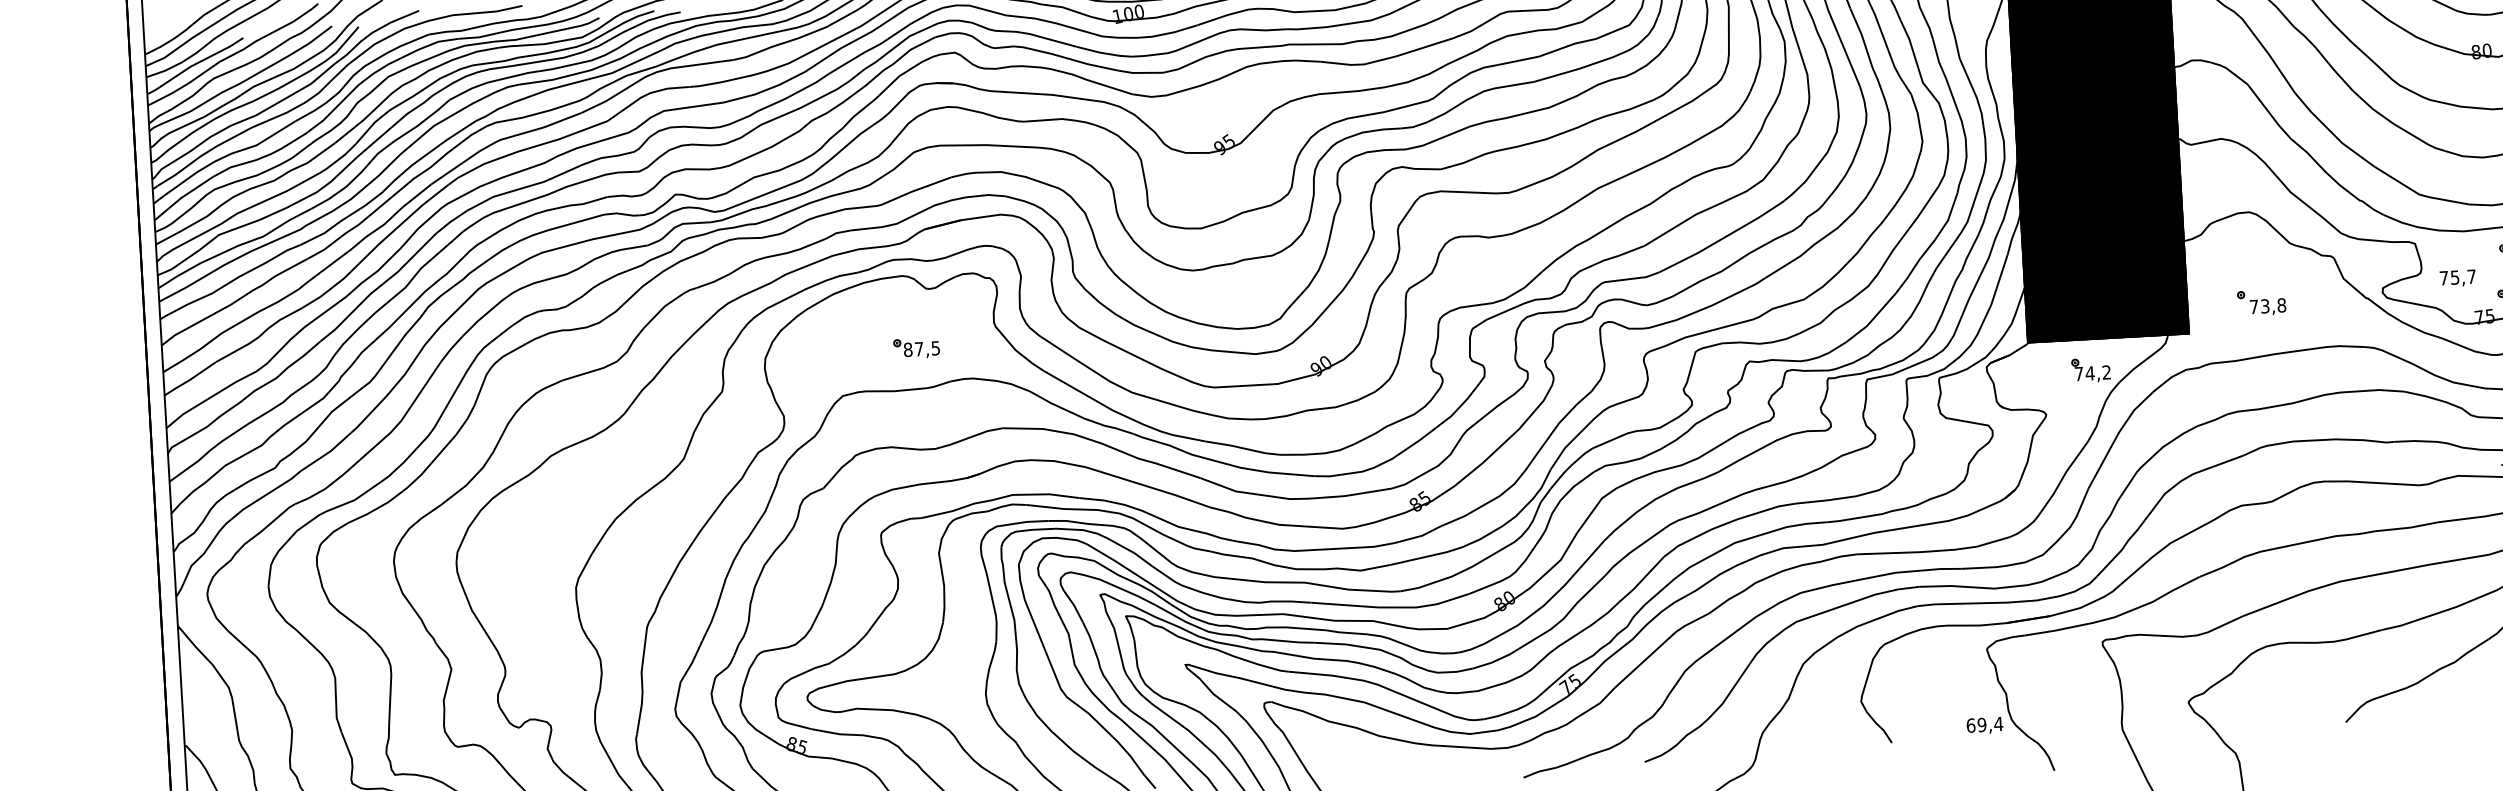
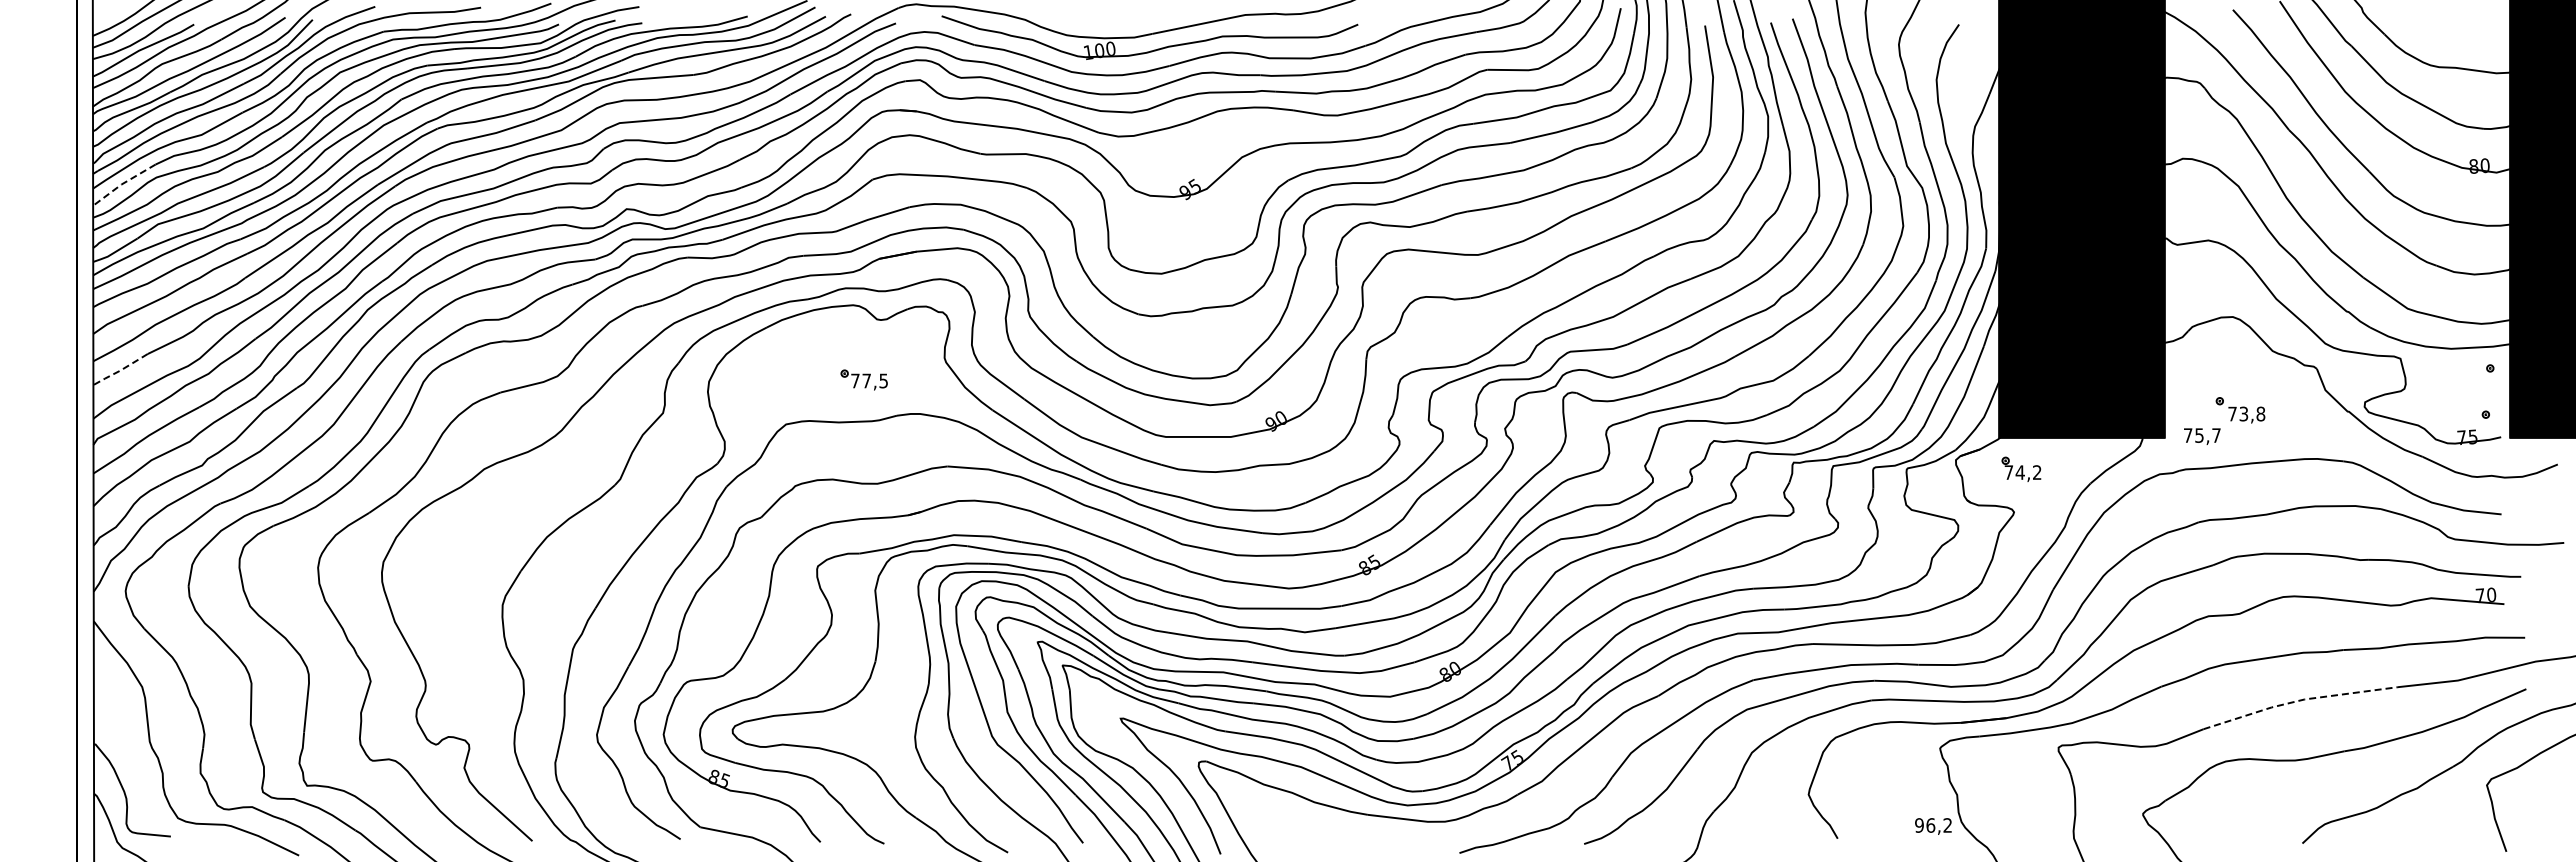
line: (182, 198) -> (122, 184), solid -> dashed
text: (2458, 278) -> (2202, 436), moved
text: (908, 349) -> (855, 380), 87,5 -> 77,5
part: (2091, 369) -> (2021, 468), moved
line: (190, 379) -> (120, 370), solid -> dashed
line: (2334, 582) -> (2298, 700), solid -> dashed
text: (1984, 724) -> (1933, 825), 69,4 -> 96,2

